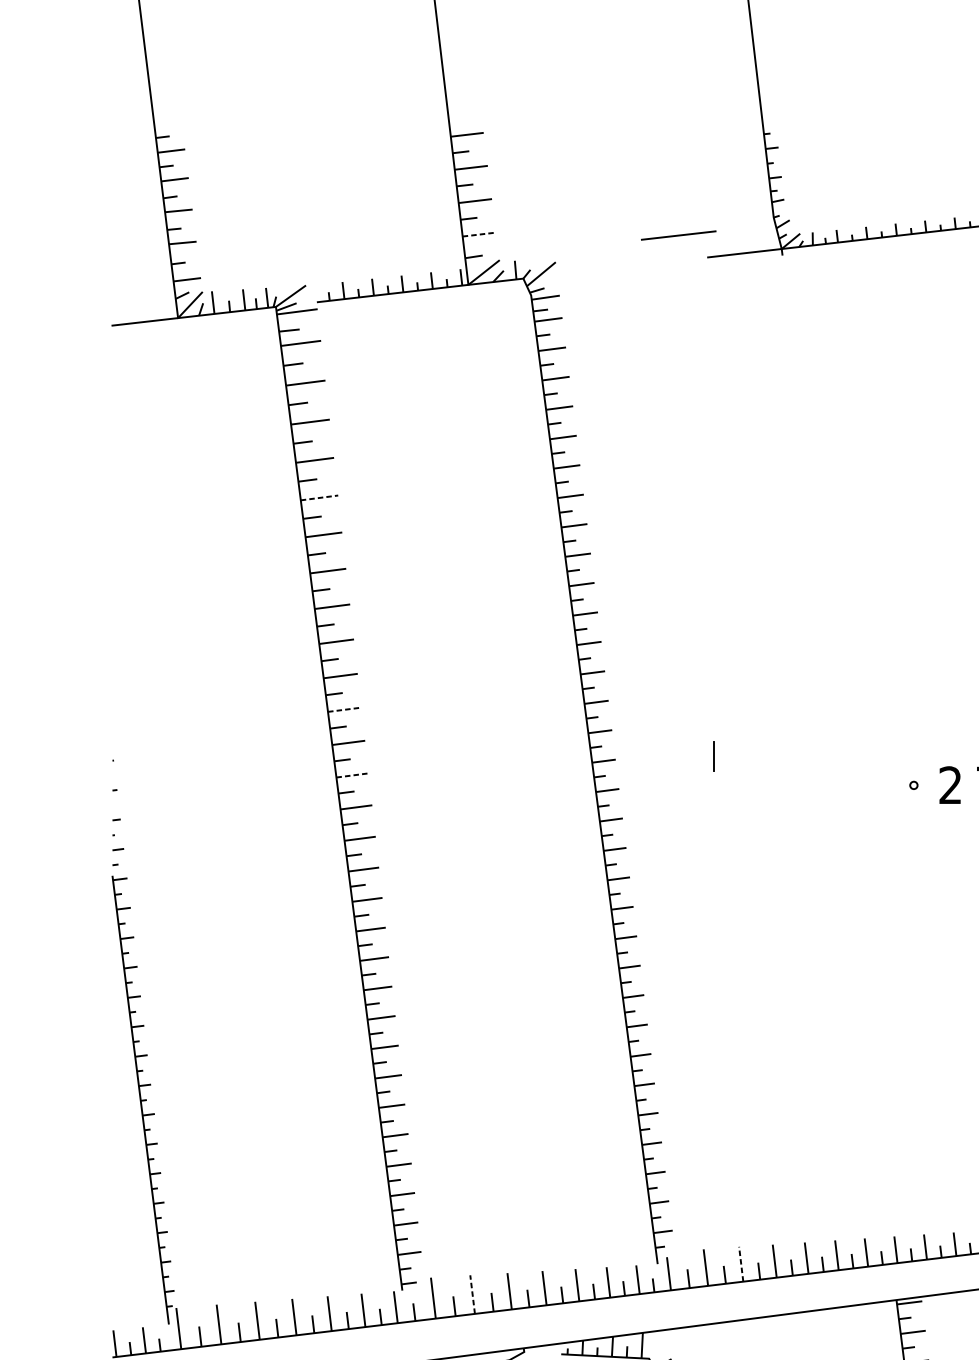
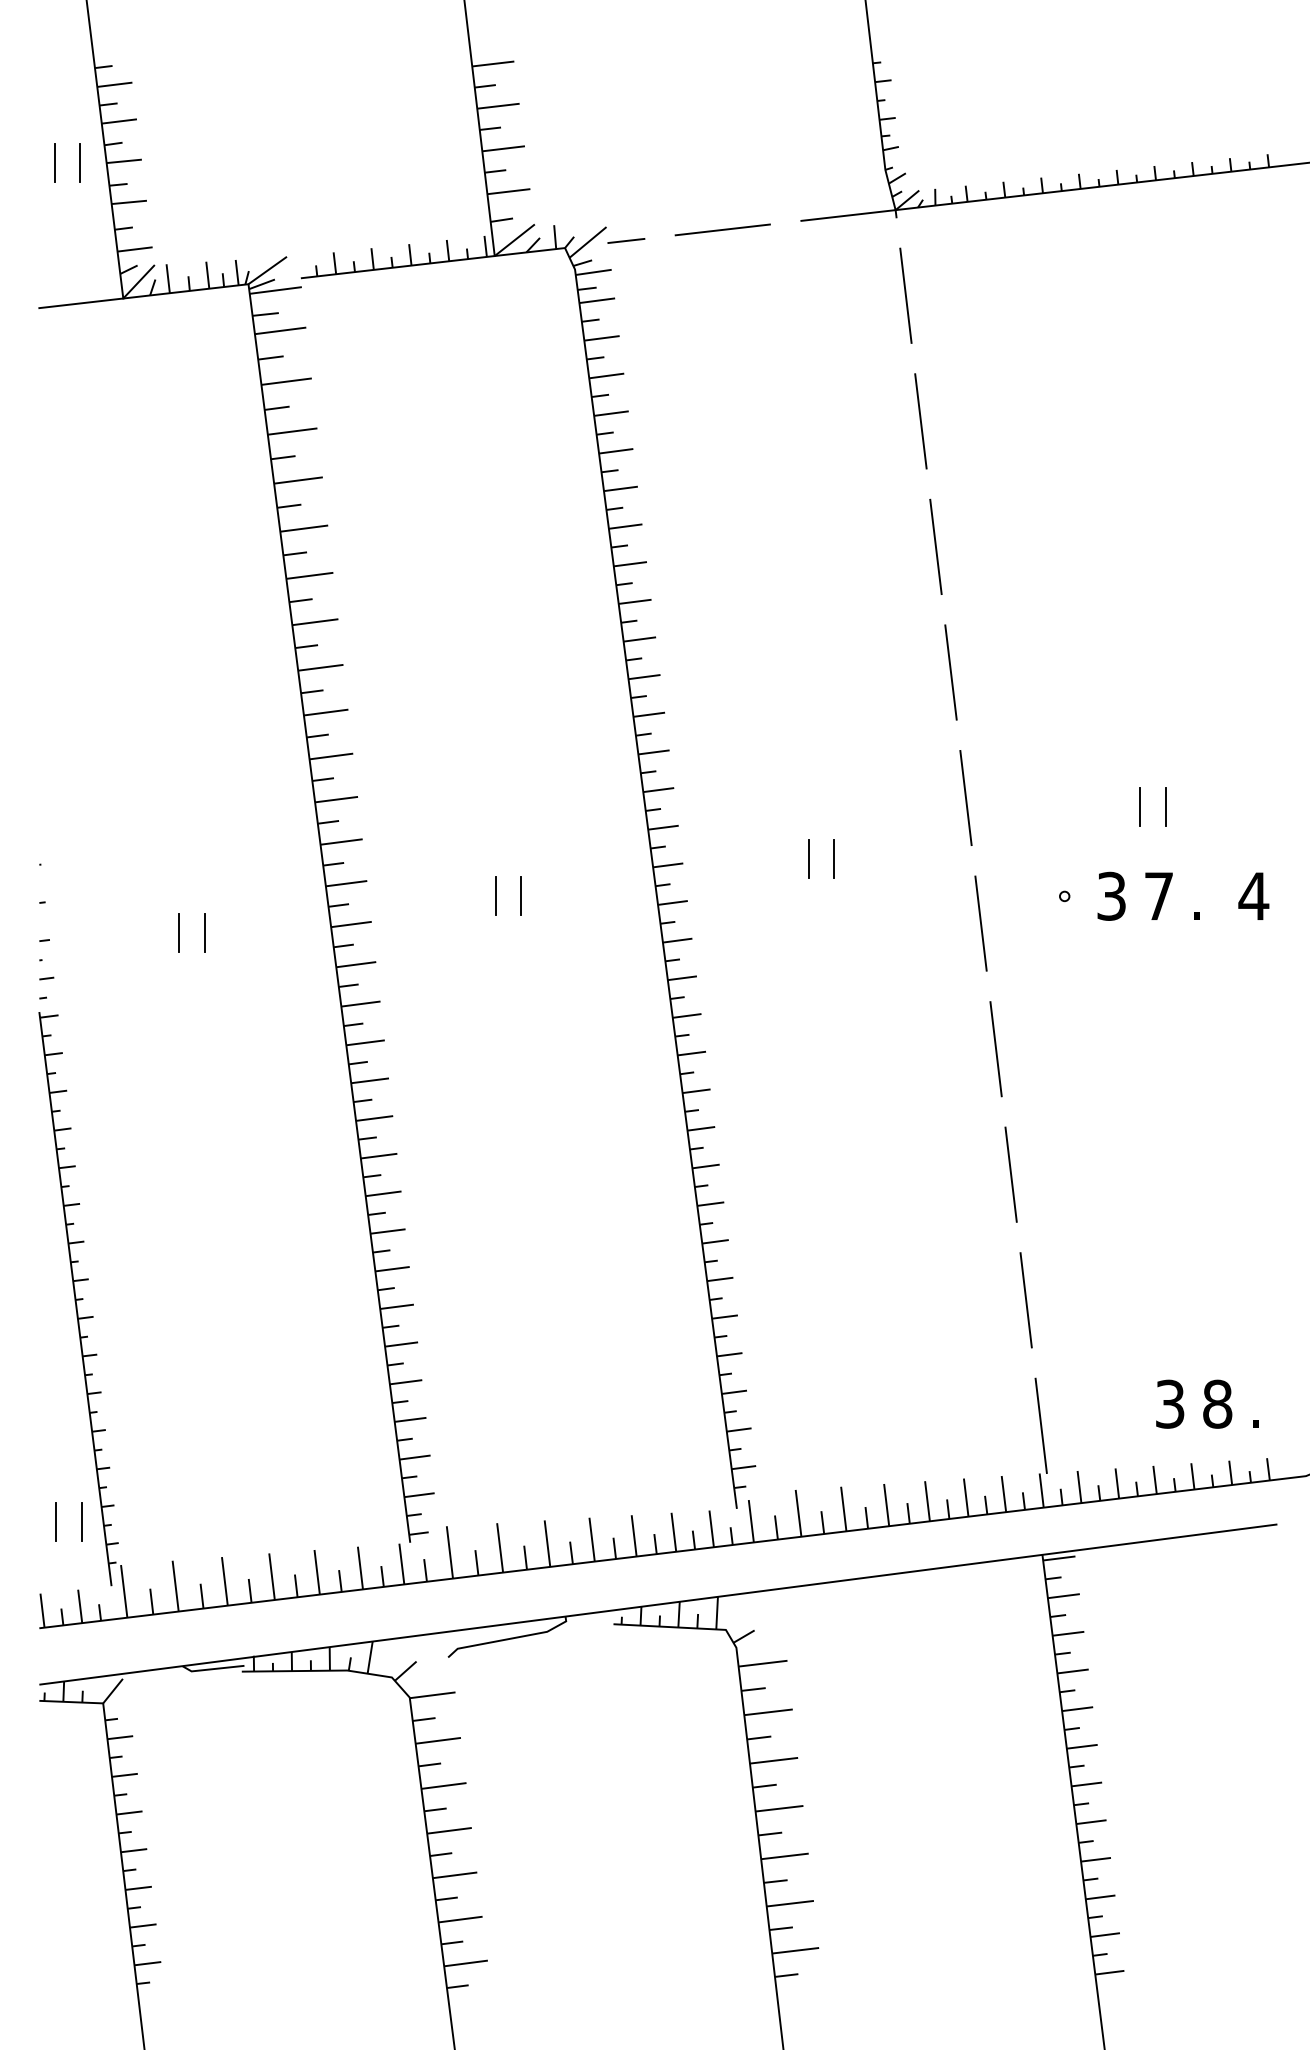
line: (124, 212) -> (54, 163), added
line: (144, 212) -> (80, 163), added
line: (479, 234) -> (508, 191), dashed -> solid
line: (678, 235) -> (722, 229), moved
line: (571, 272) -> (626, 240), added
line: (789, 315) -> (905, 295), added
line: (801, 414) -> (920, 421), added
line: (319, 497) -> (304, 528), dashed -> solid
line: (812, 511) -> (935, 546), added
line: (824, 610) -> (950, 672), added
line: (836, 708) -> (965, 798), added
line: (344, 709) -> (336, 799), dashed -> solid
line: (973, 715) -> (1140, 807), added
line: (733, 756) -> (834, 859), added
line: (352, 775) -> (346, 883), dashed -> solid
line: (469, 785) -> (496, 896), added
line: (489, 785) -> (521, 896), added
text: (950, 785) -> (1111, 896), 2 -> 3
line: (848, 806) -> (980, 923), added
line: (222, 814) -> (179, 933), added
line: (241, 814) -> (204, 933), added
line: (859, 905) -> (995, 1049), added
line: (871, 1002) -> (1010, 1174), added
line: (883, 1101) -> (1025, 1300), added
line: (894, 1198) -> (1040, 1425), added
line: (741, 1263) -> (843, 1508), dashed -> solid
line: (125, 1273) -> (56, 1521), added
line: (145, 1273) -> (81, 1521), added
line: (472, 1294) -> (500, 1547), dashed -> solid

